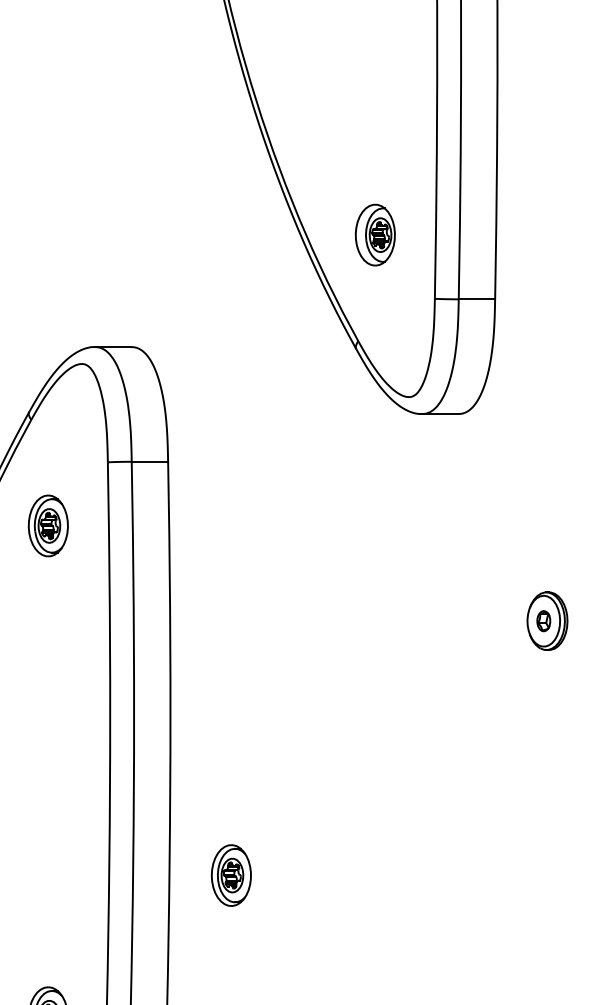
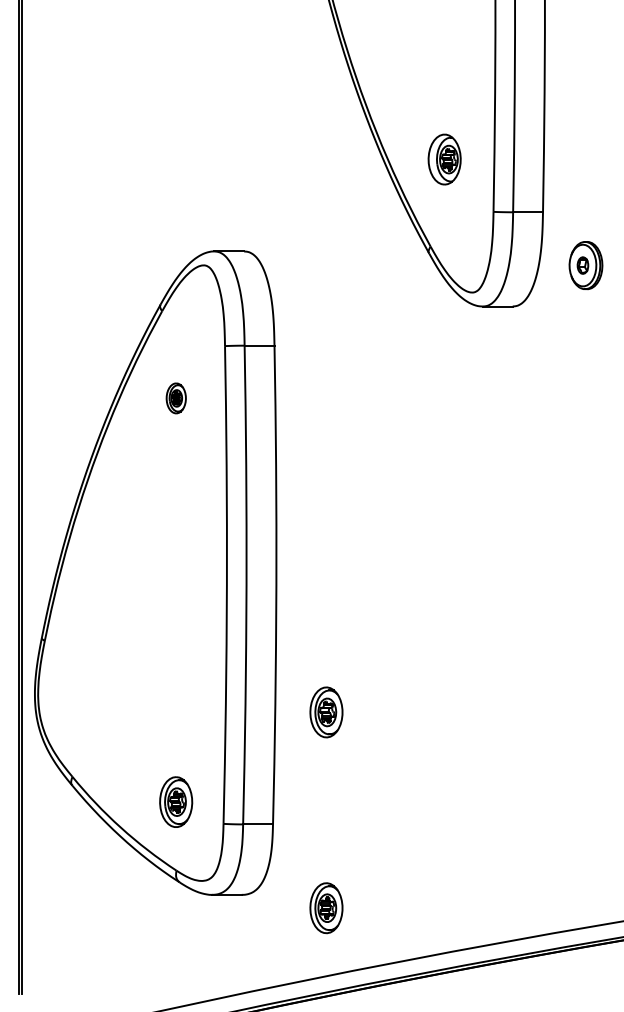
part: (48, 526) -> (176, 398), size x0.6
part: (546, 621) -> (585, 265), moved
part: (231, 875) -> (326, 712), moved

